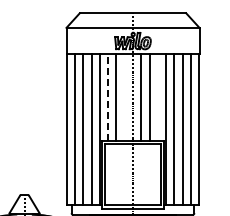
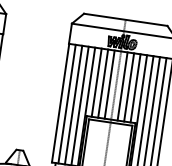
line: (108, 96) -> (97, 82), dashed -> solid
line: (124, 96) -> (109, 84), added
line: (157, 96) -> (135, 87), added

